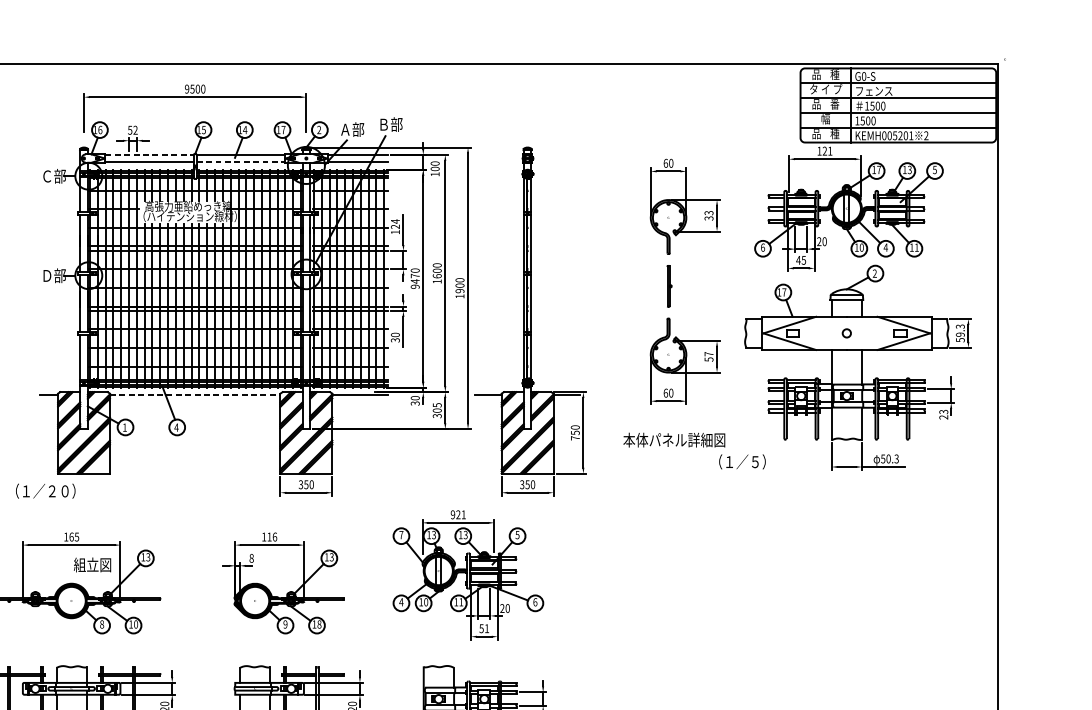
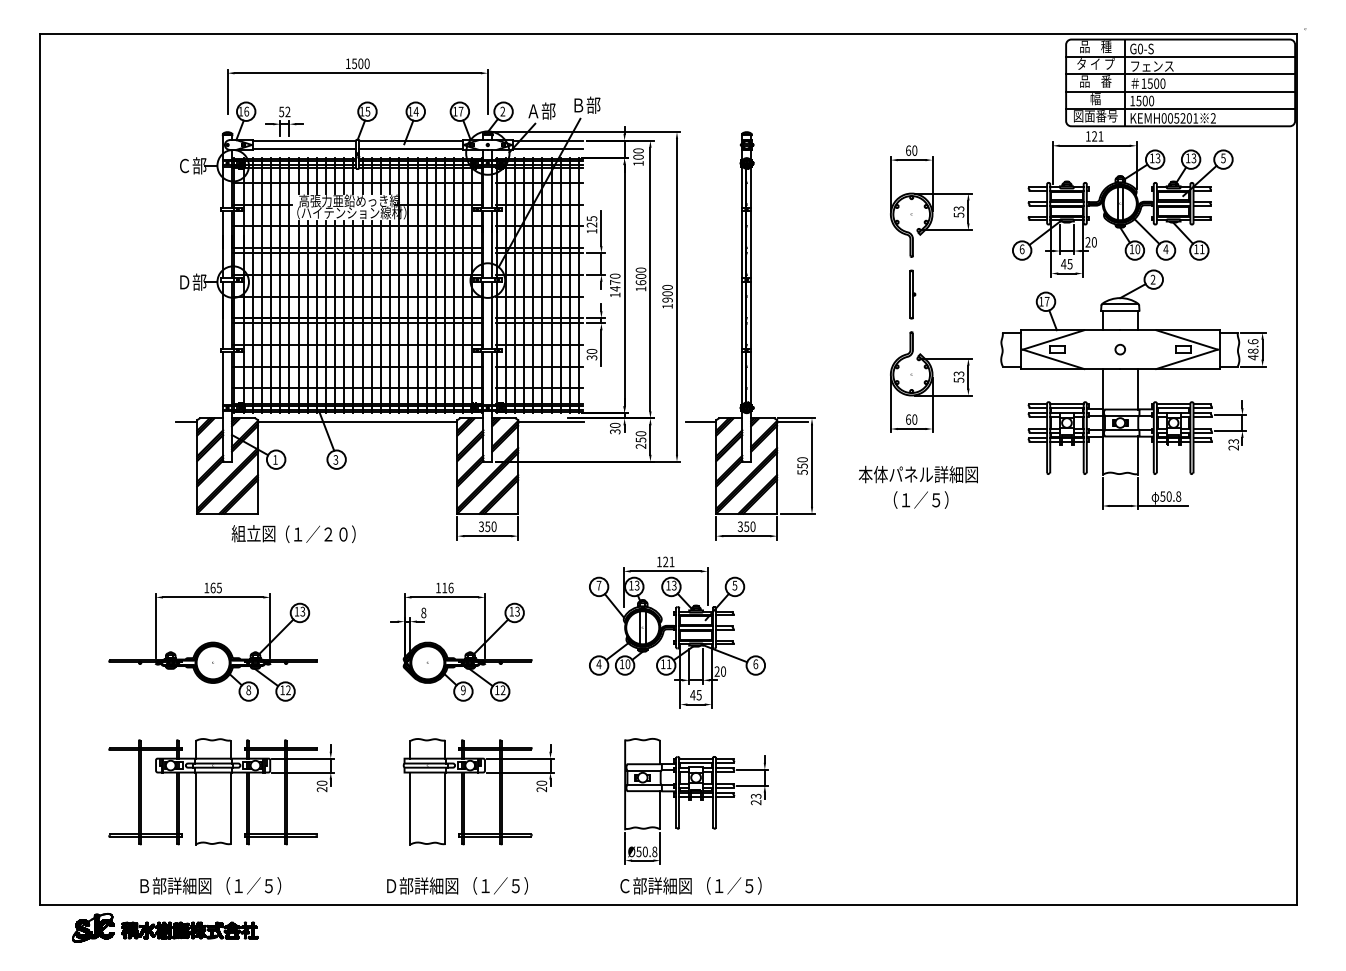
text: (186, 88) -> (347, 63), 9500 -> 1500
text: (825, 134) -> (1095, 116), 品    種 -> 図面番号
line: (149, 154) -> (304, 140), dashed -> solid
line: (241, 162) -> (411, 149), dashed -> solid
text: (878, 170) -> (1157, 158), 17 -> 13
text: (708, 217) -> (958, 214), 33 -> 53
text: (394, 221) -> (591, 218), 124 -> 125
text: (414, 286) -> (614, 294), 9470 -> 1470
text: (960, 333) -> (1253, 349), 59.3 -> 48.6
text: (708, 353) -> (958, 373), 57 -> 53
line: (195, 394) -> (357, 421), dashed -> solid
text: (436, 410) -> (640, 439), 305 -> 250
text: (176, 427) -> (335, 459), 4 -> 3
text: (575, 437) -> (802, 471), 750 -> 550
text: (896, 458) -> (1178, 496), 50.3 -> 50.8
text: (741, 461) -> (920, 499), moved
text: (45, 490) -> (320, 533), moved
text: (452, 514) -> (658, 561), 921 -> 121
text: (92, 564) -> (253, 533), moved
text: (136, 624) -> (288, 690), 10 -> 12
text: (318, 624) -> (502, 690), 18 -> 12
text: (483, 628) -> (695, 695), 51 -> 45

